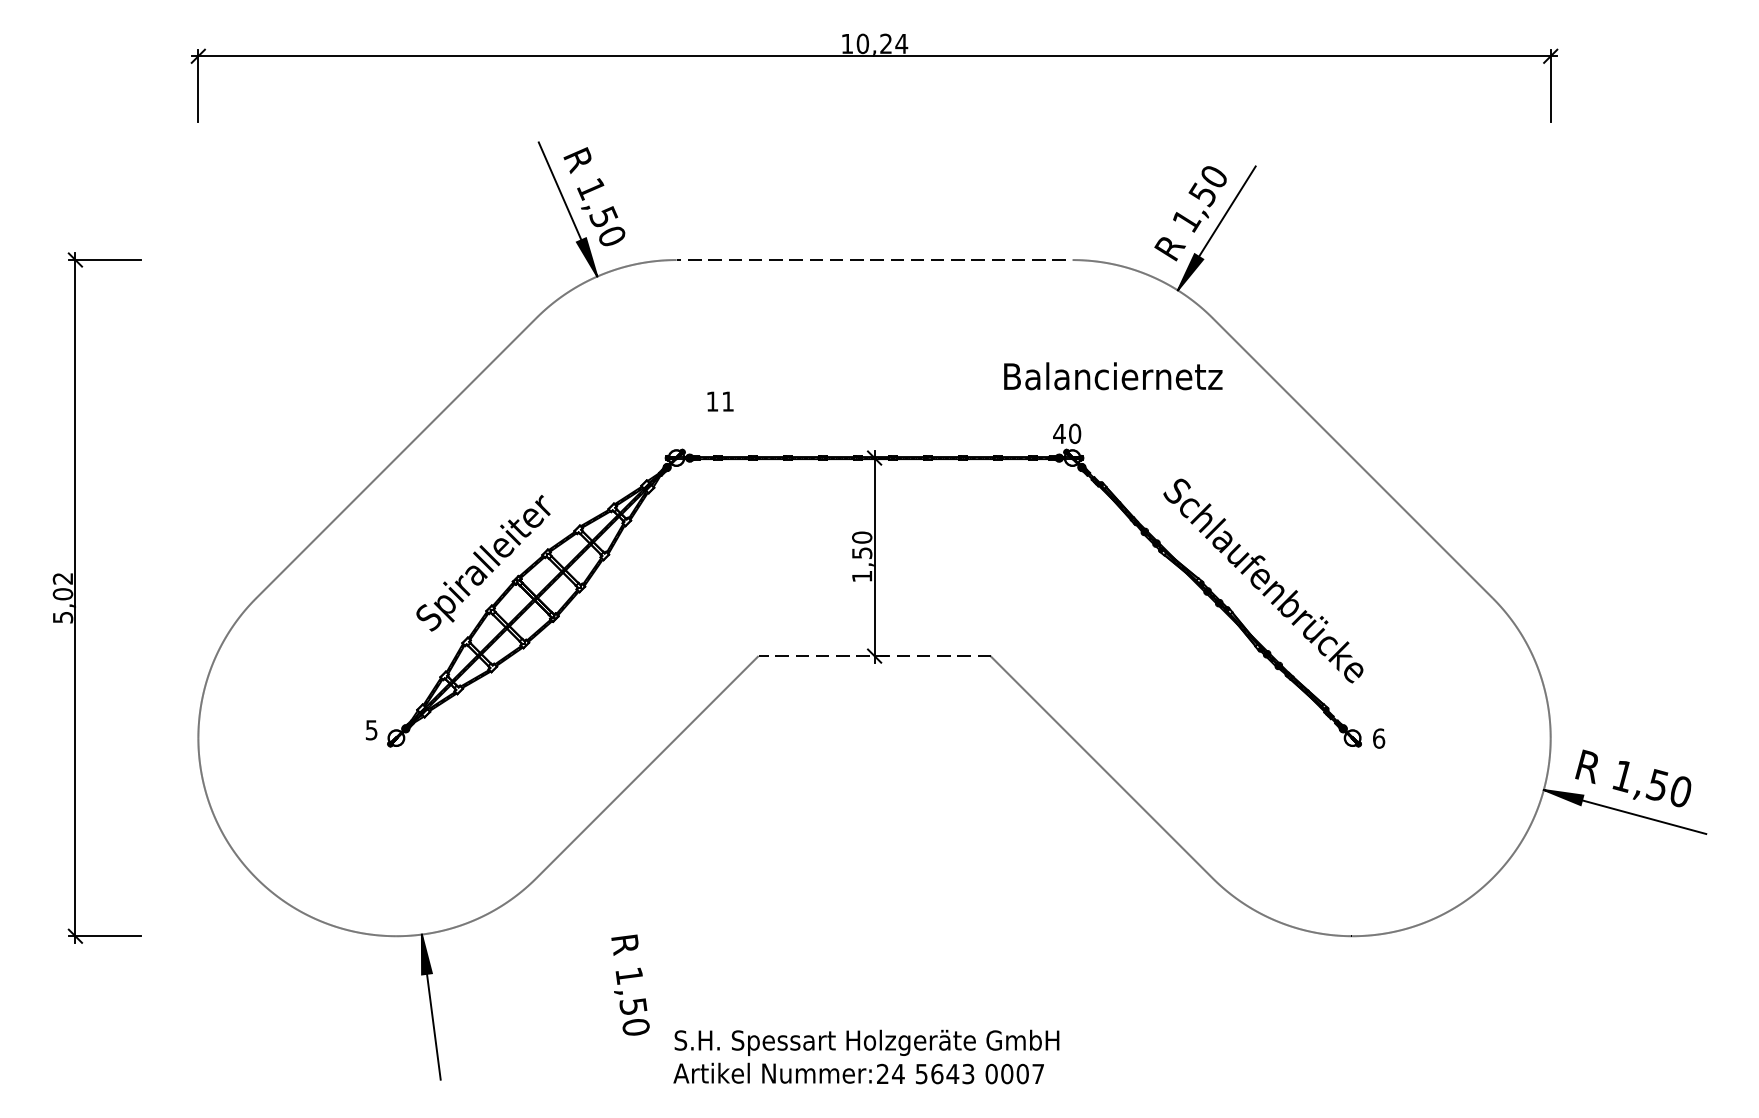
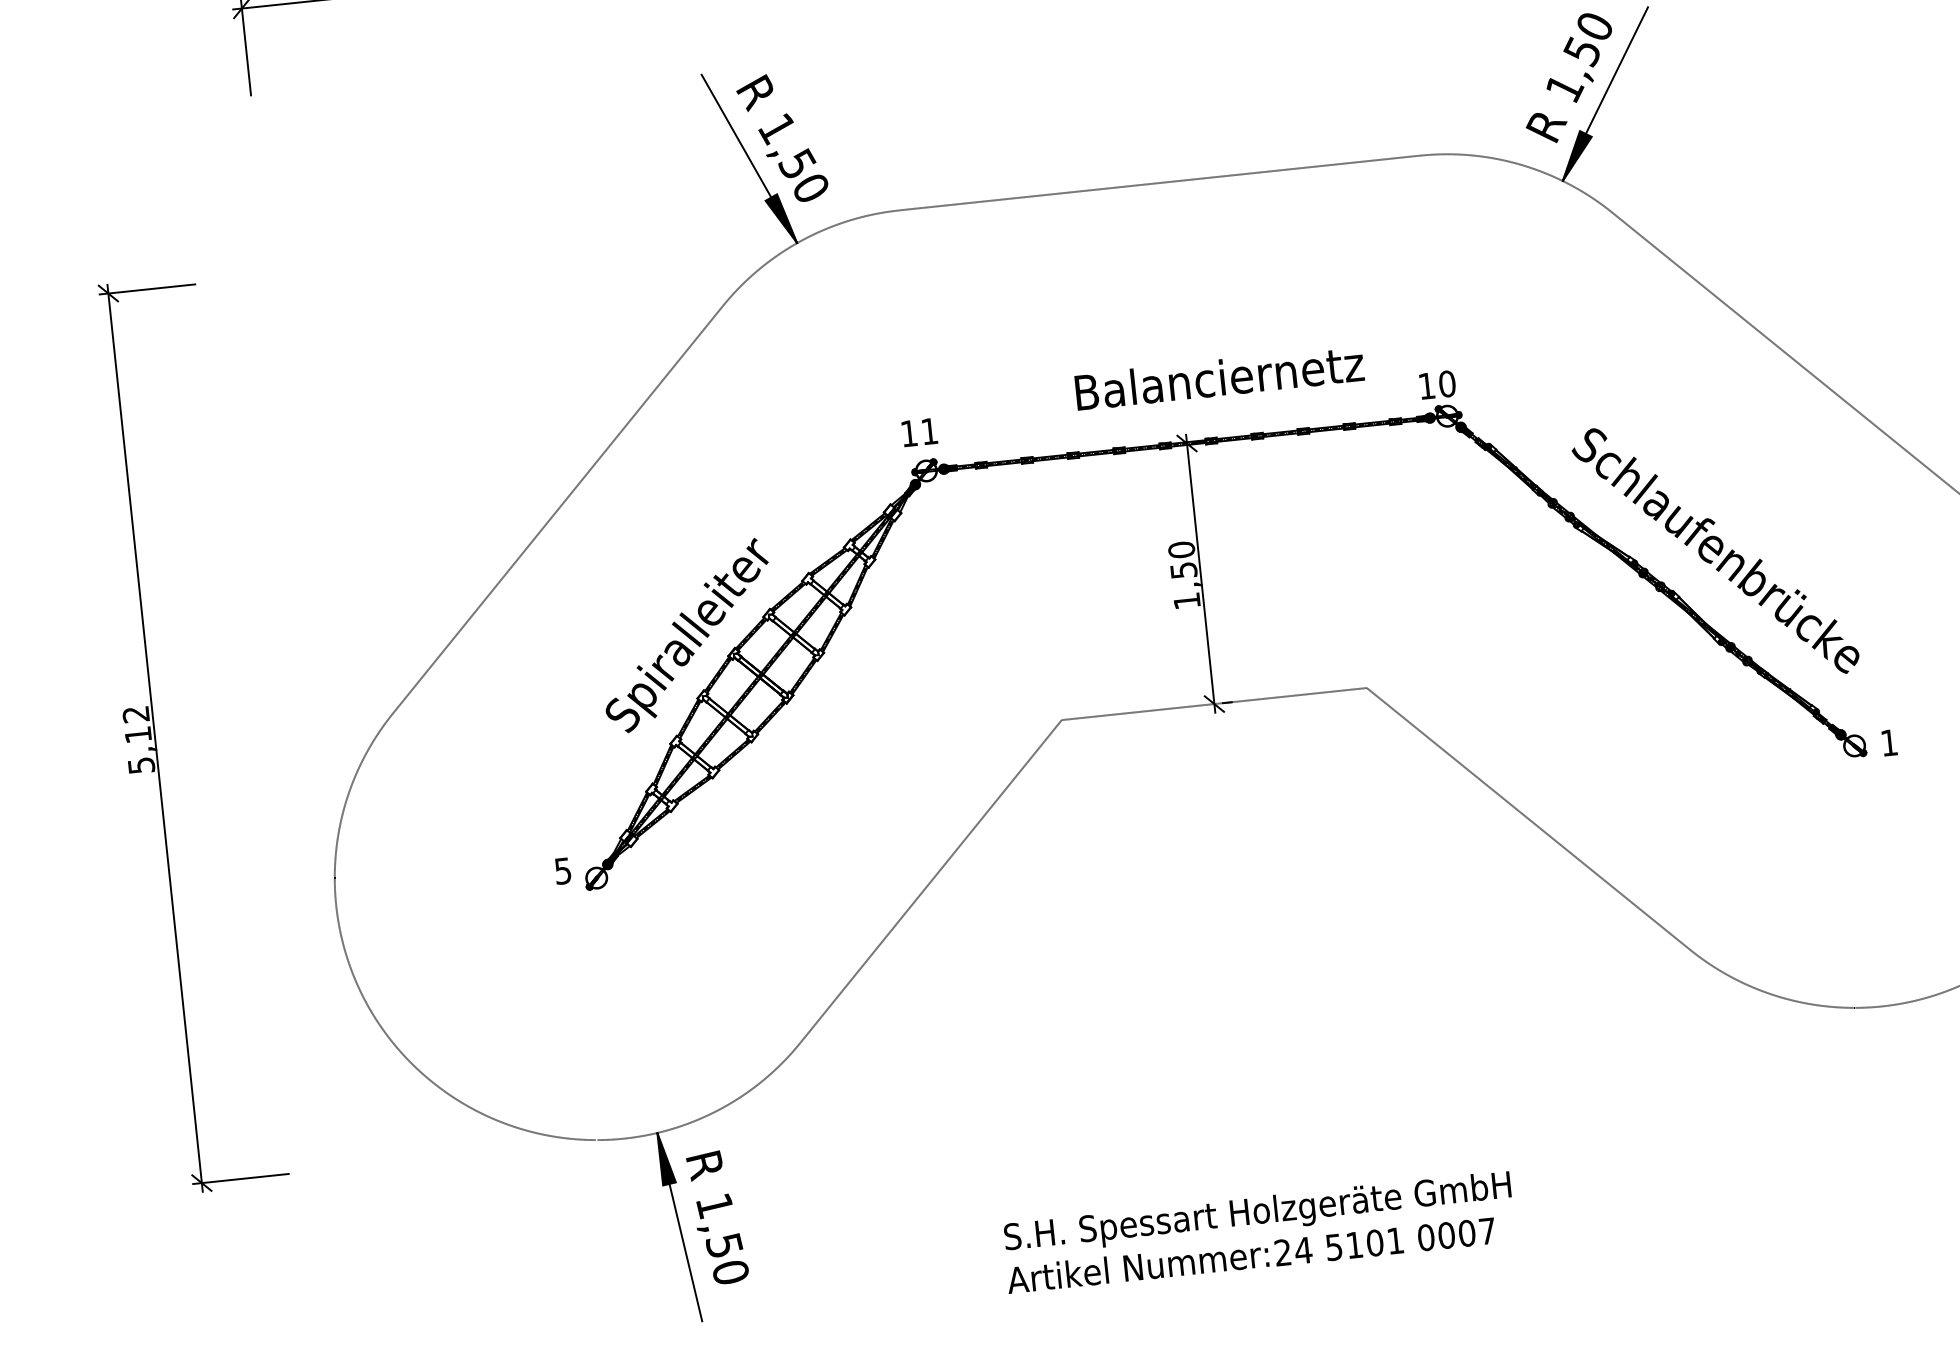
text: (1113, 376) -> (1219, 378), moved
text: (720, 401) -> (919, 432), moved
text: (1059, 433) -> (1426, 385), 40 -> 10
text: (62, 594) -> (137, 735), 5,02 -> 5,12
text: (1379, 738) -> (1889, 742), 6 -> 1
text: (630, 984) -> (717, 1216), moved
text: (952, 1073) -> (1374, 1242), 5643 -> 5101

